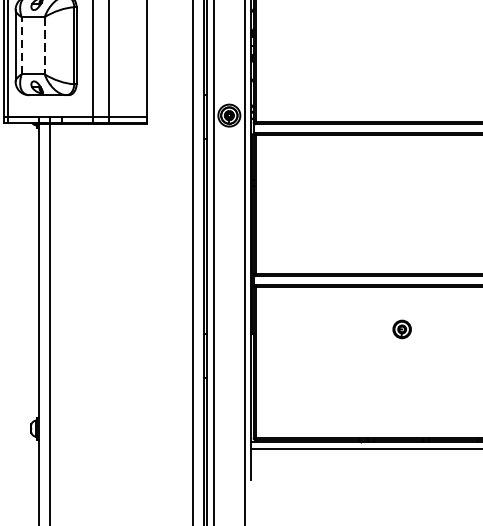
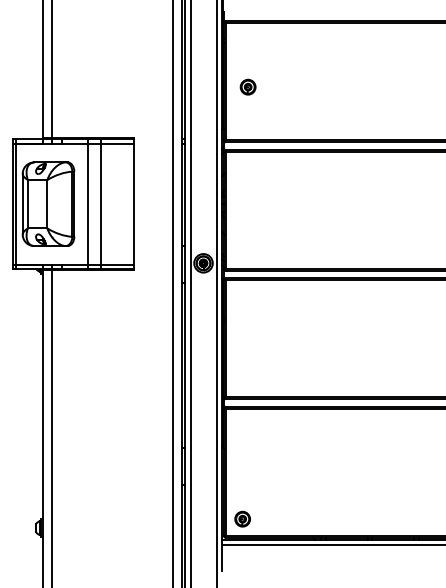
line: (21, 44) -> (27, 203), dashed -> solid
line: (44, 46) -> (47, 204), dashed -> solid
part: (401, 328) -> (242, 518), moved

